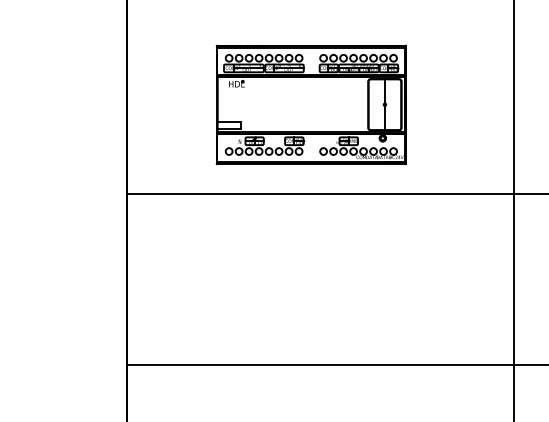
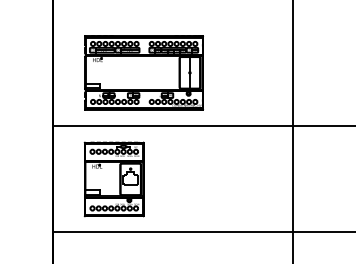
part: (310, 104) -> (143, 72), moved
part: (224, 281) -> (113, 179), added

